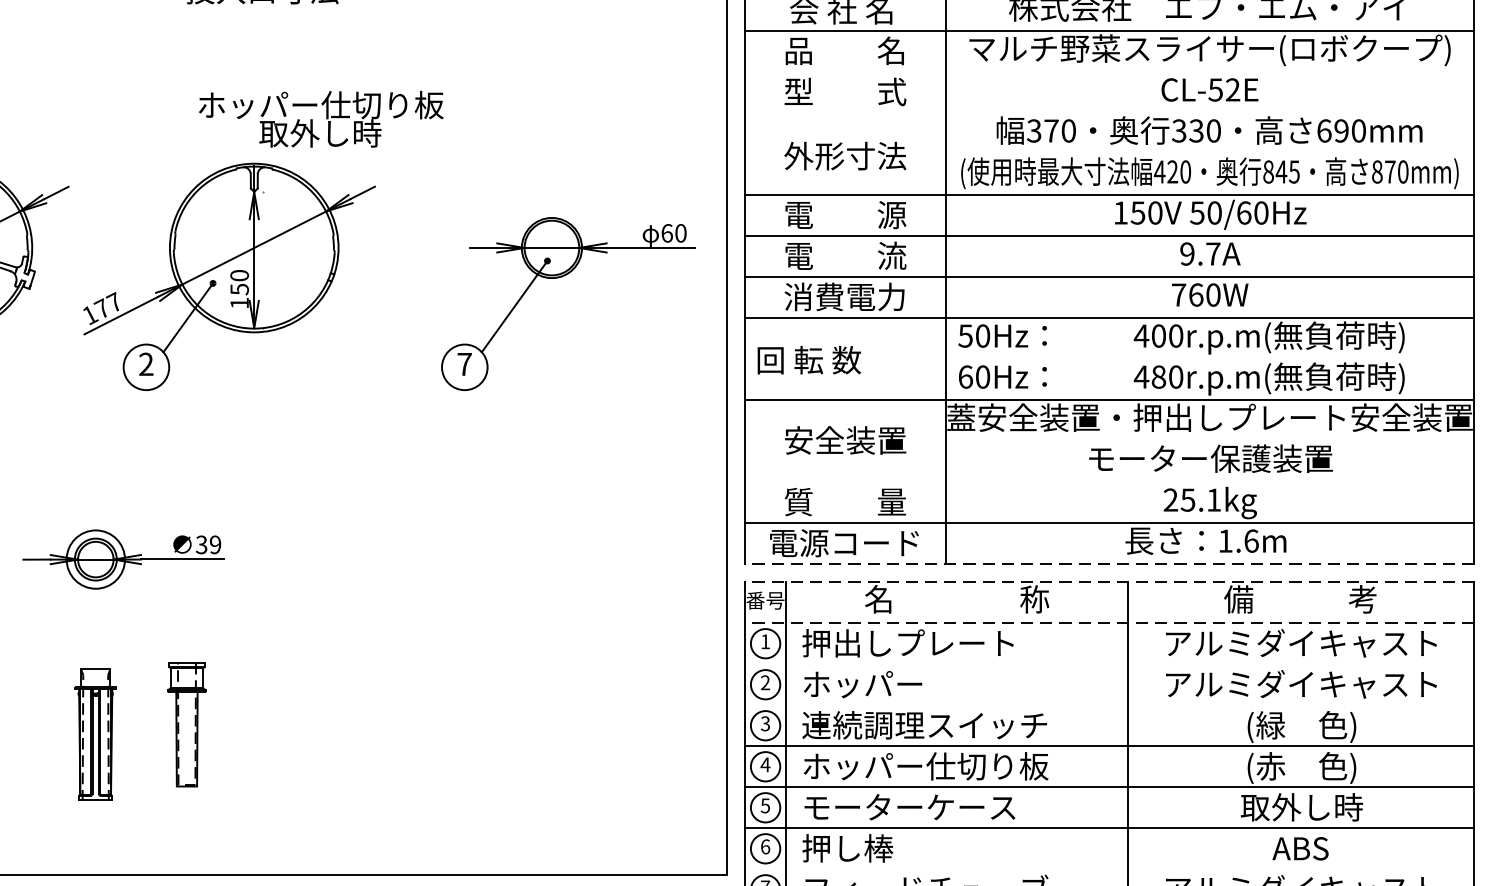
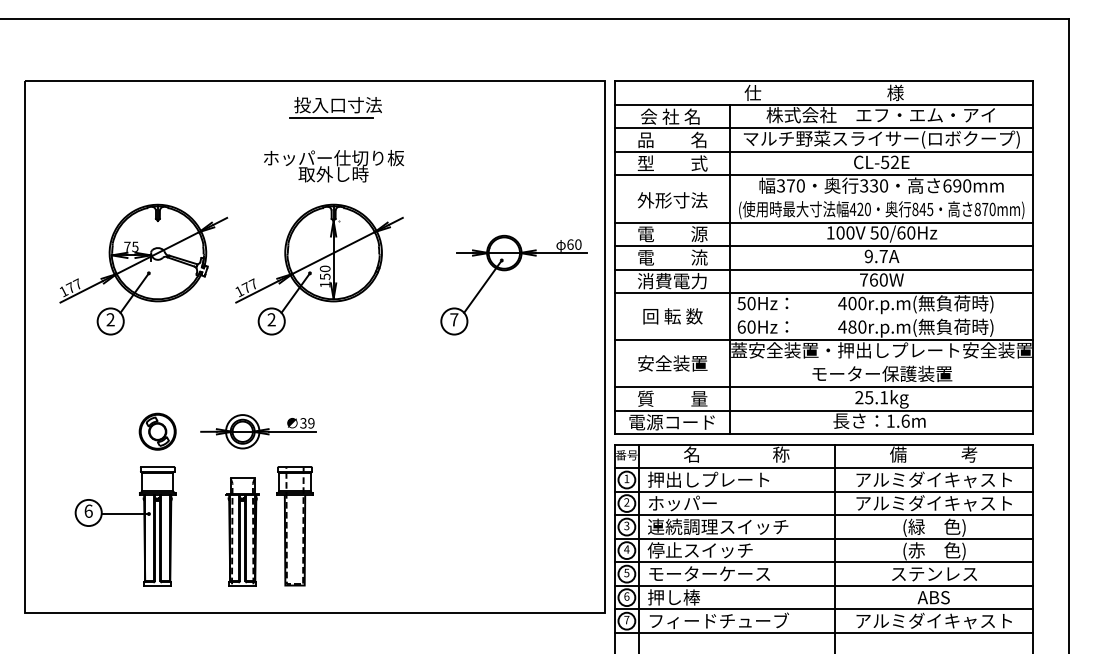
line: (250, 13) -> (331, 118), added
line: (1110, 70) -> (824, 151), added
line: (1110, 112) -> (824, 175), added
text: (322, 119) -> (334, 166), moved
text: (1137, 212) -> (840, 232), 150V -> 100V
text: (808, 360) -> (672, 316), moved
line: (1110, 482) -> (824, 387), added
line: (1108, 564) -> (823, 434), dashed -> solid
line: (1108, 581) -> (823, 444), dashed -> solid
line: (1108, 623) -> (823, 468), dashed -> solid
line: (1110, 663) -> (824, 491), added
line: (1110, 705) -> (824, 515), added
part: (186, 724) -> (294, 526), size x1.67
part: (95, 733) -> (242, 531), size x1.43
text: (925, 766) -> (718, 550), ホッパー仕切り板 -> 停止スイッチ
text: (1301, 806) -> (934, 573), 取外し時 -> ステンレス
line: (1110, 869) -> (824, 609), added

